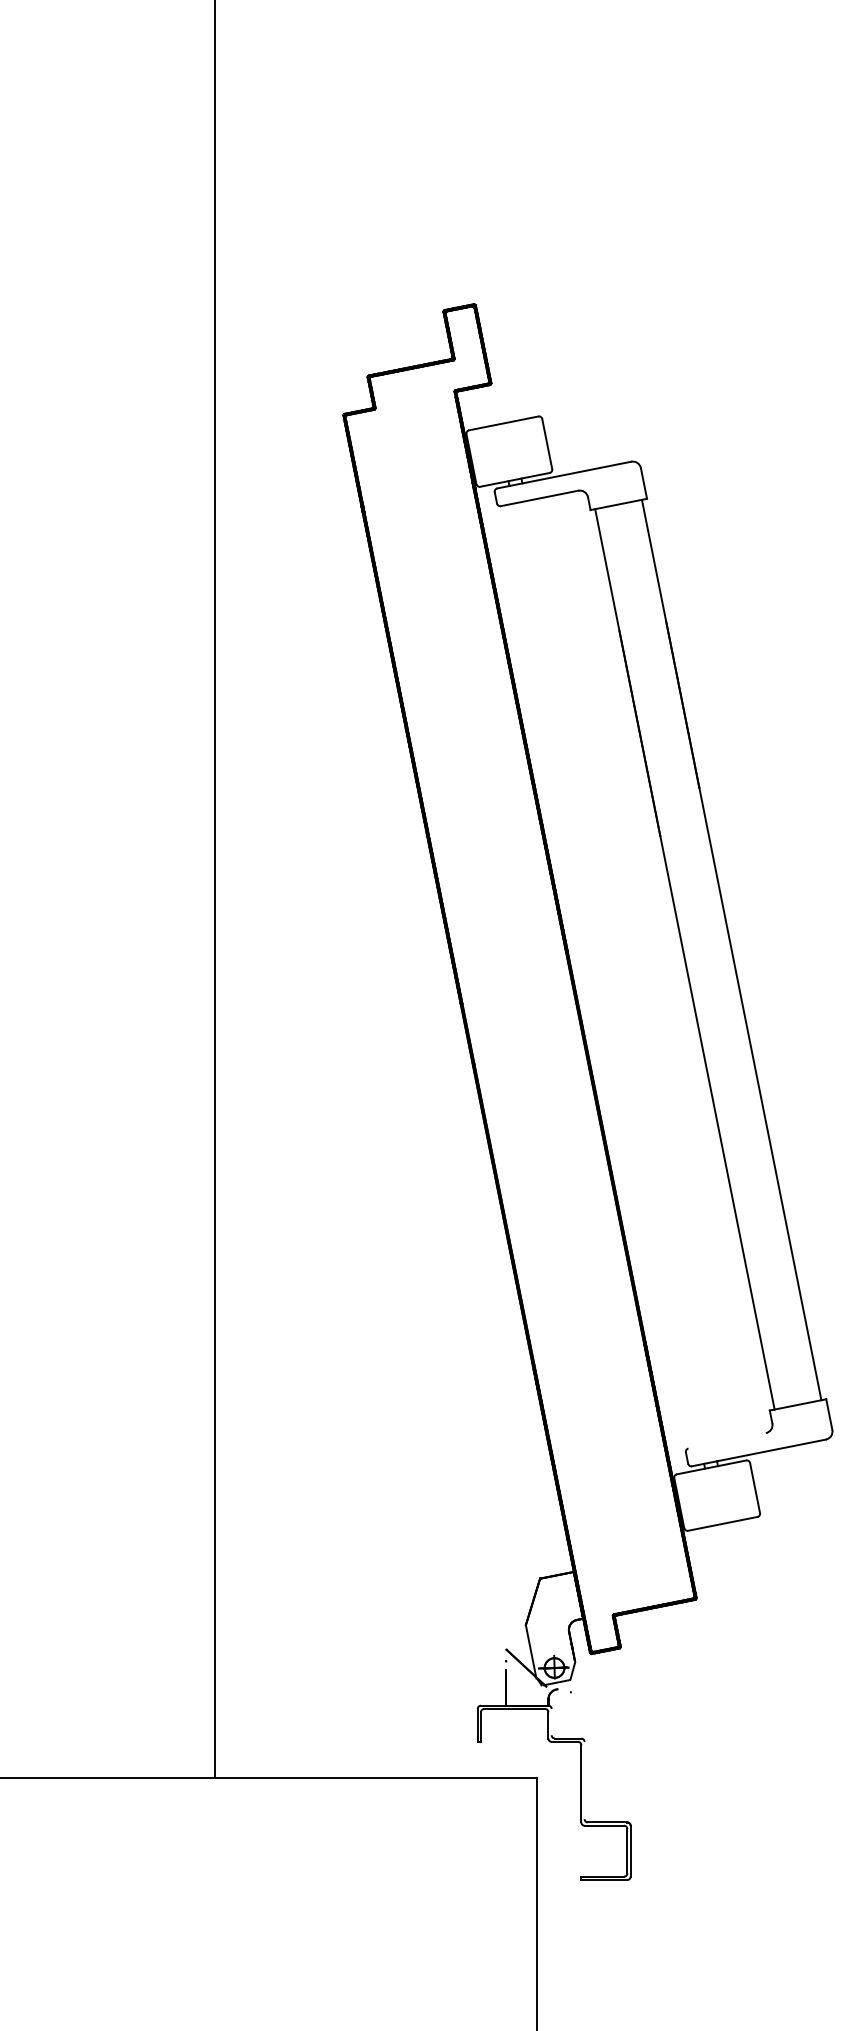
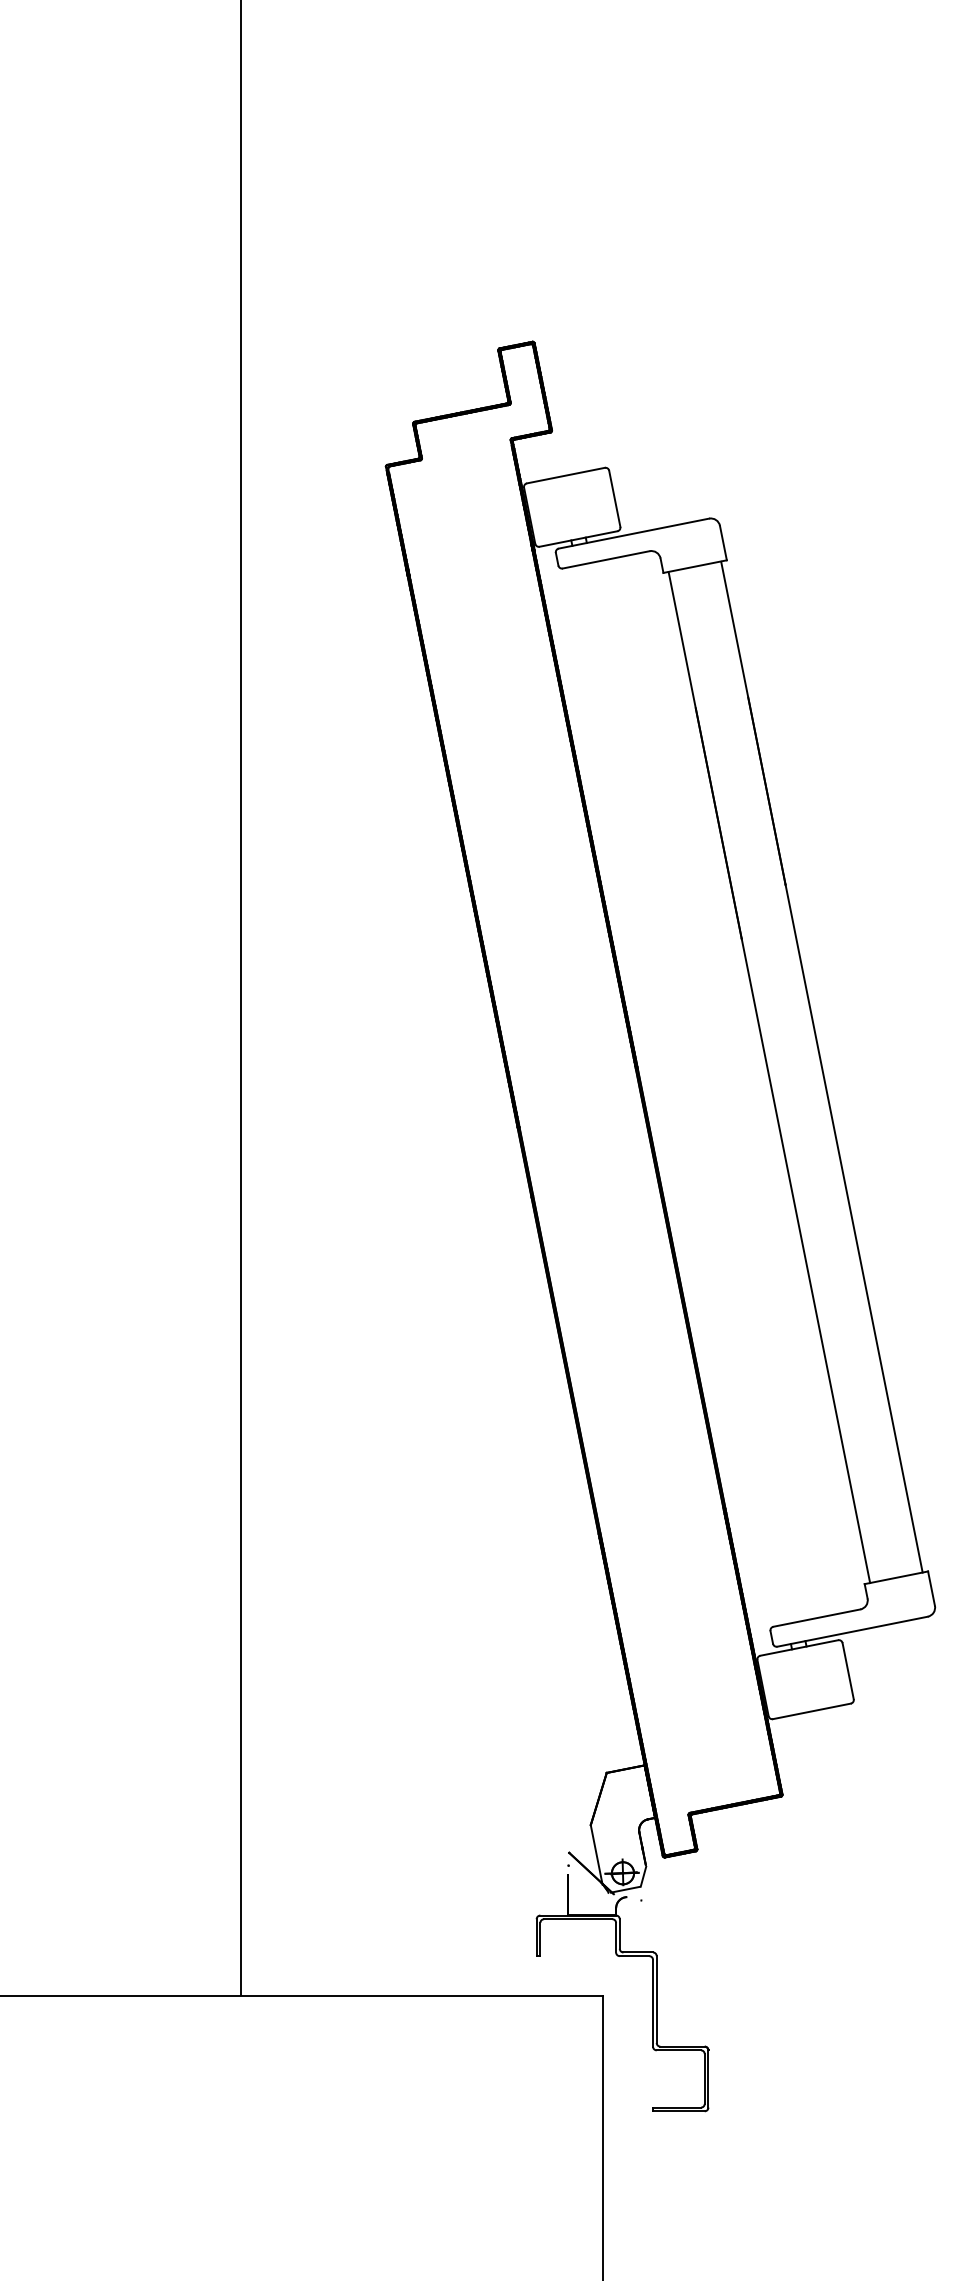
line: (726, 1440) -> (816, 1617), added
line: (551, 1721) -> (619, 1933), added
line: (584, 1780) -> (656, 1999), added

